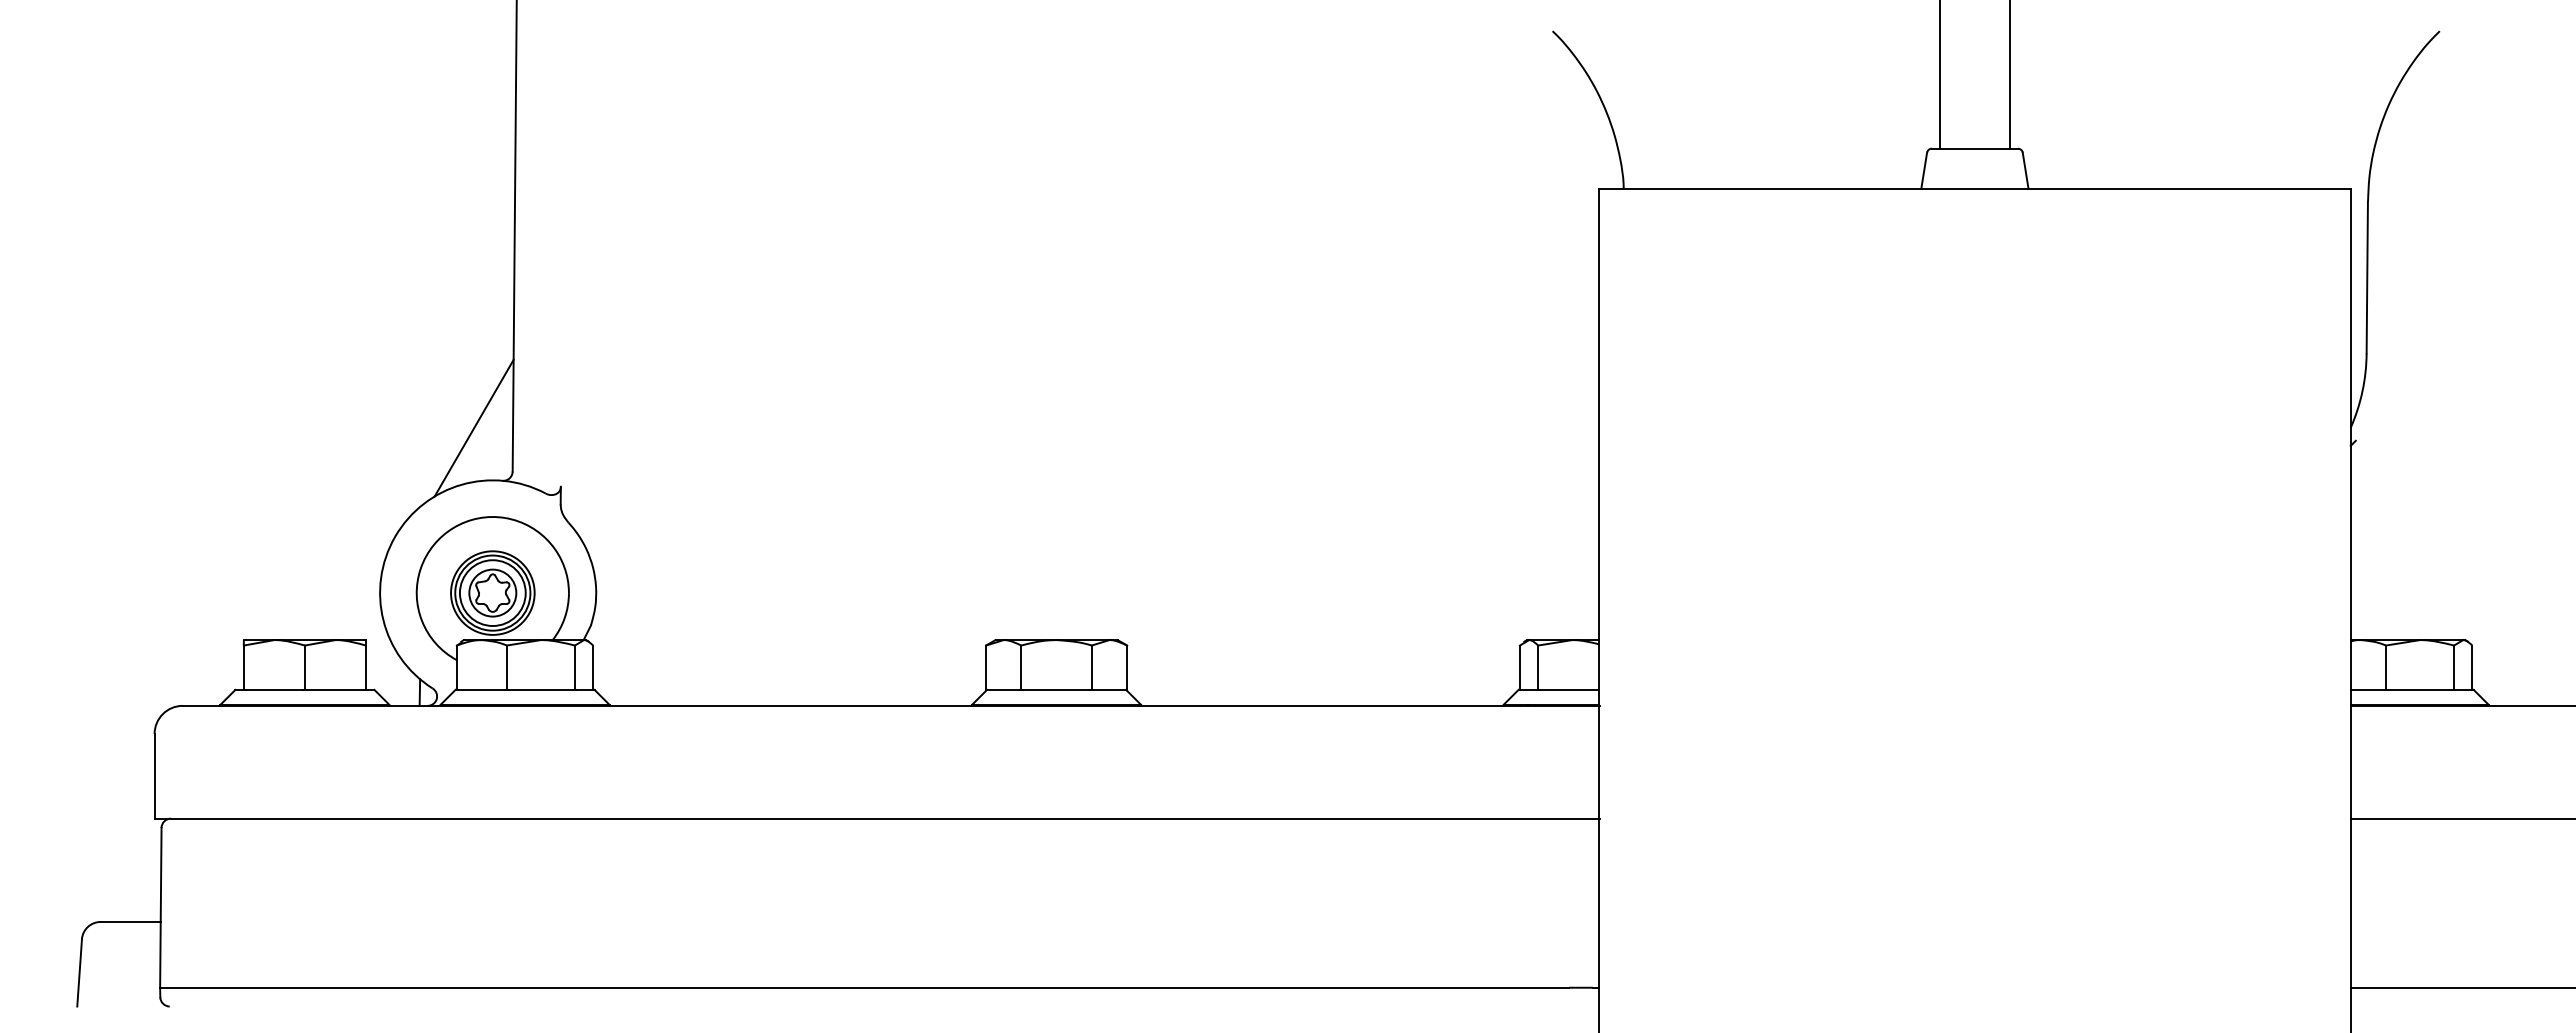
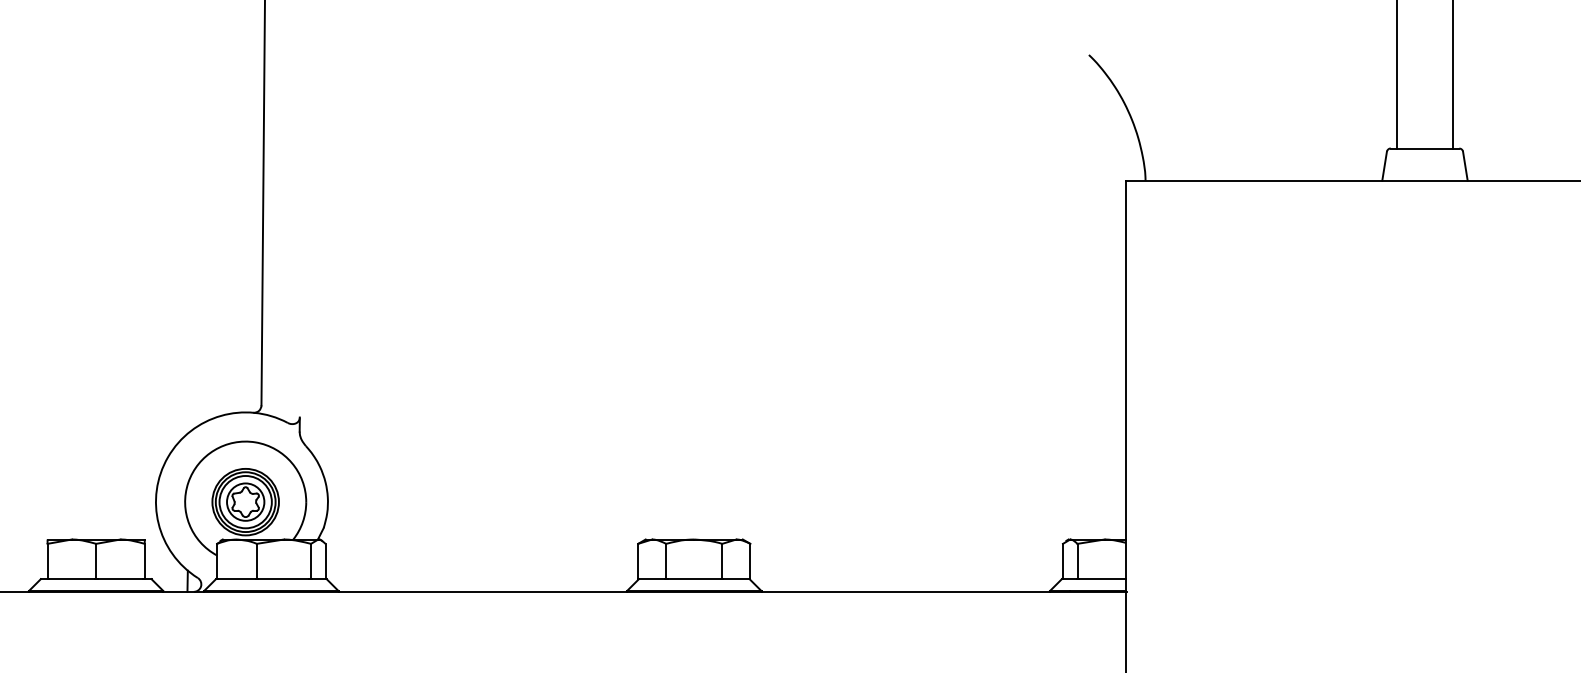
line: (473, 427) -> (230, 370), removed

